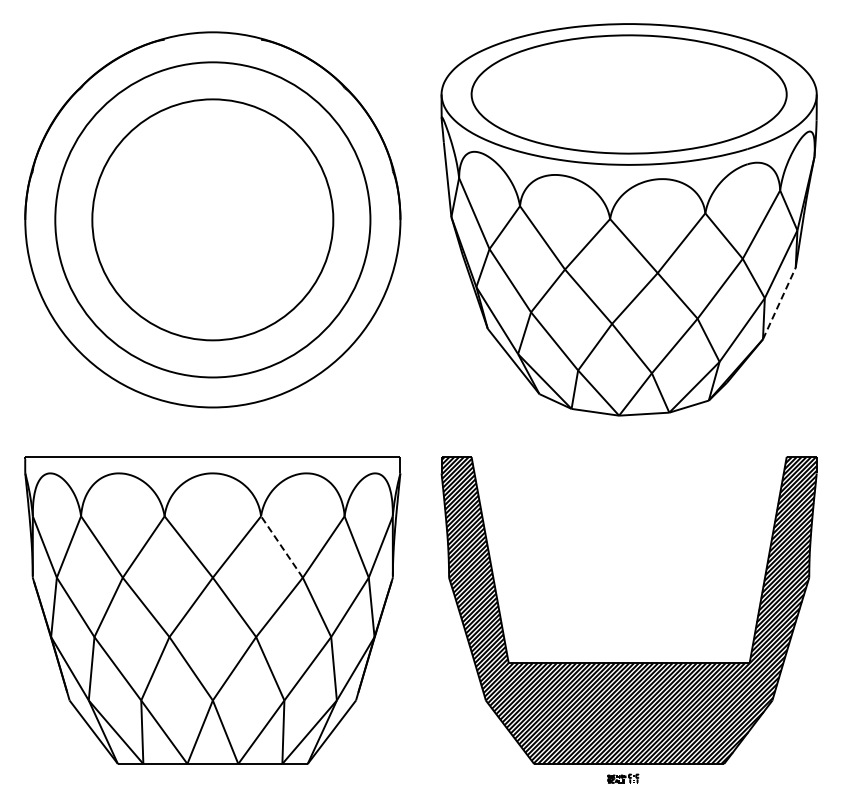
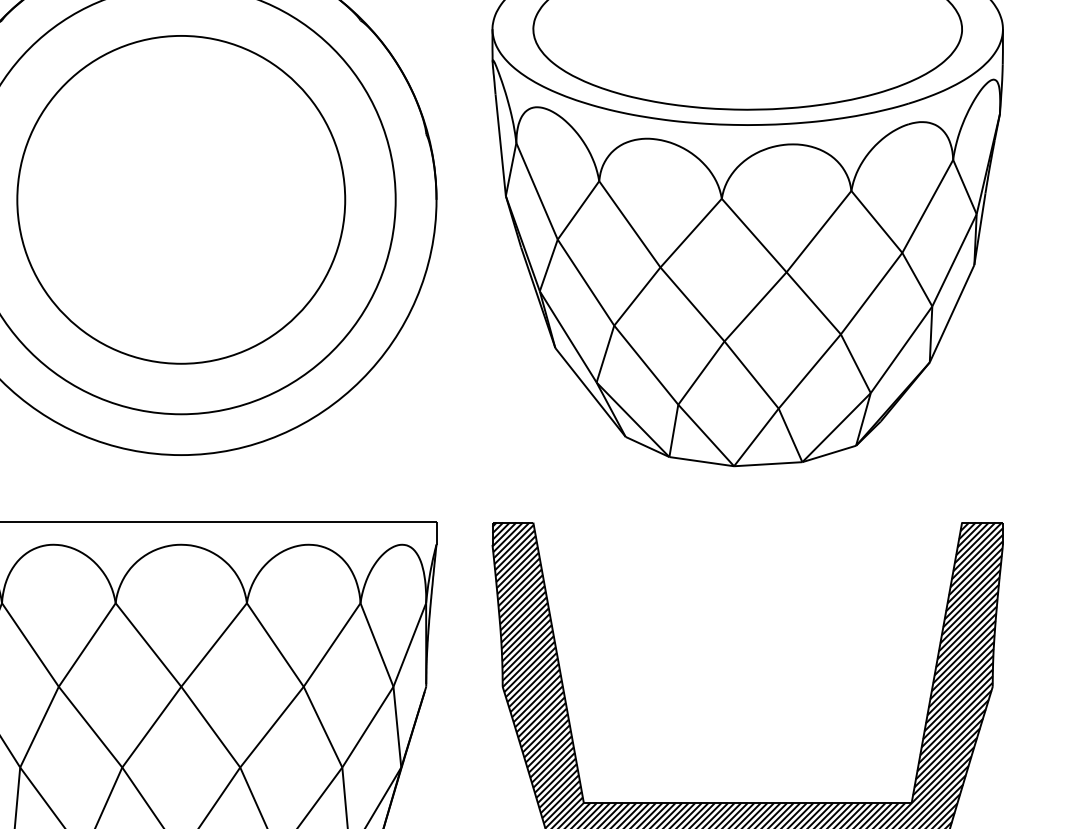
line: (779, 303) -> (952, 313), dashed -> solid
line: (281, 546) -> (274, 644), dashed -> solid

